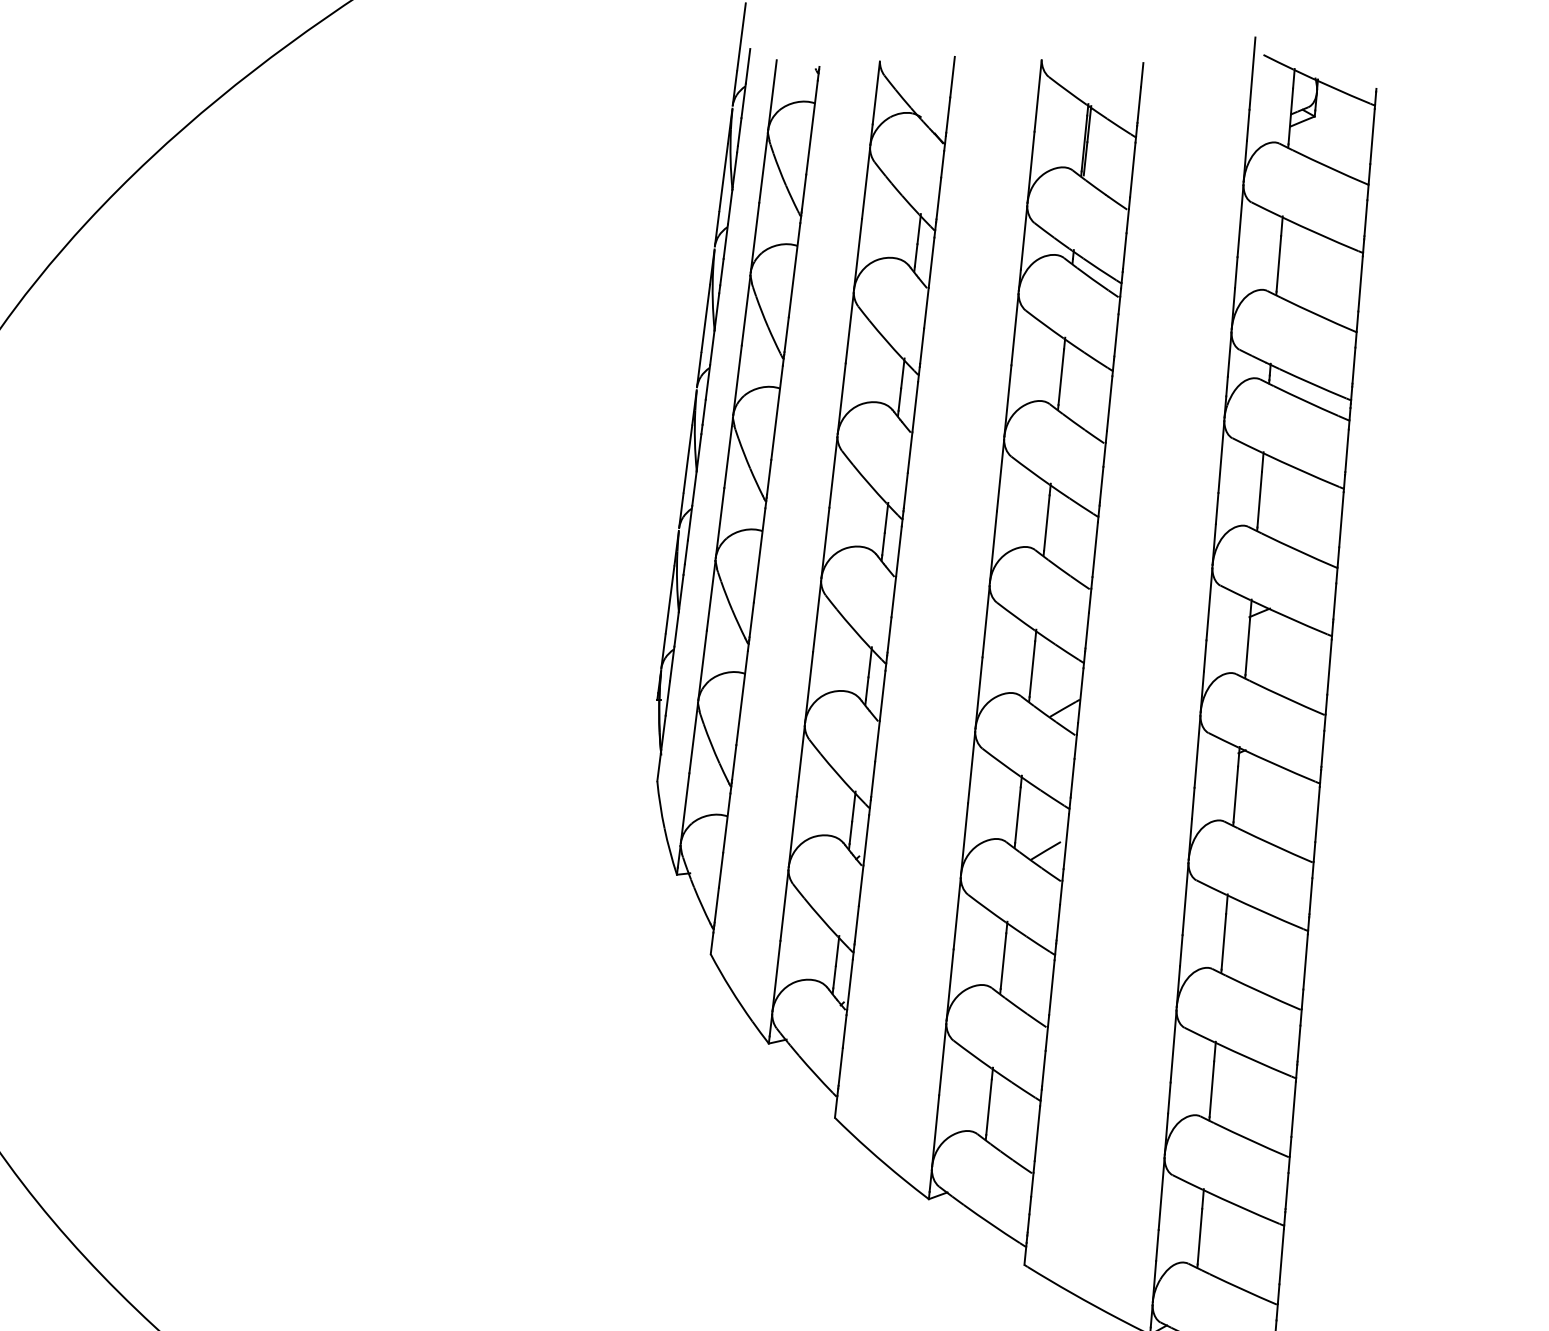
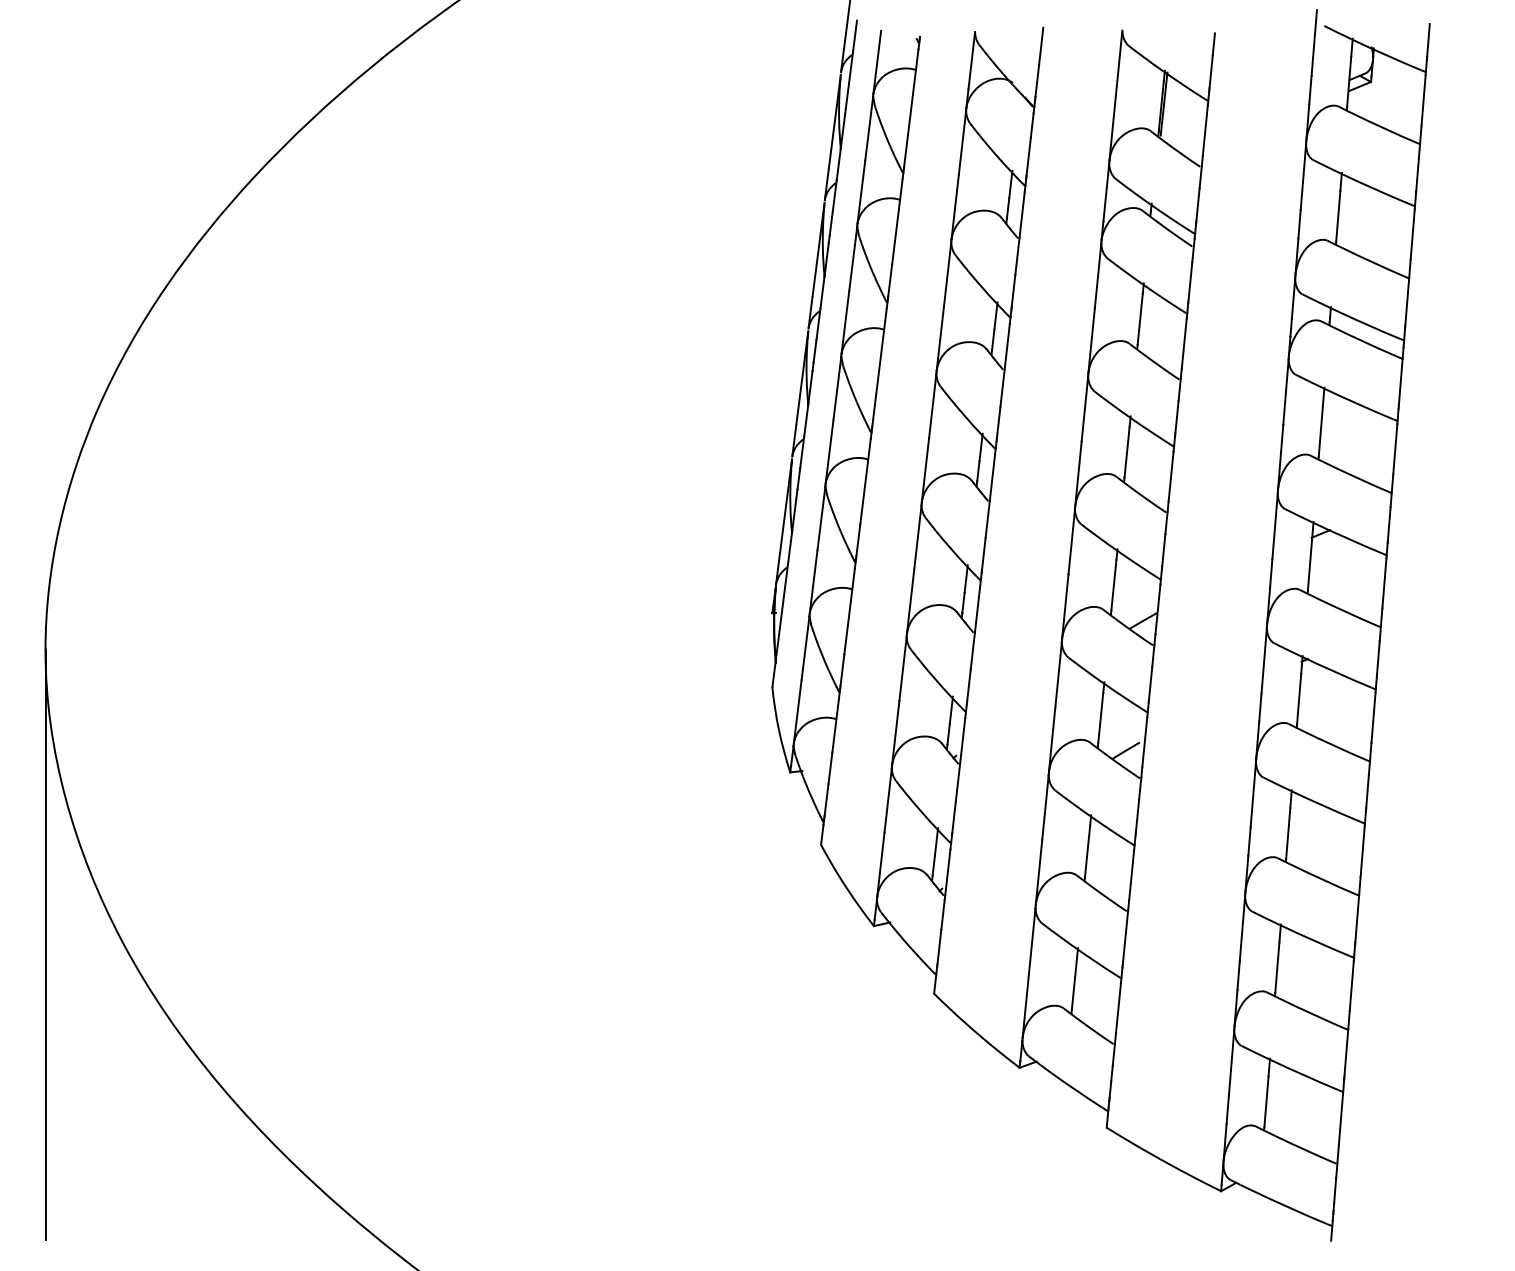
line: (1377, 70) -> (1428, 40), added

